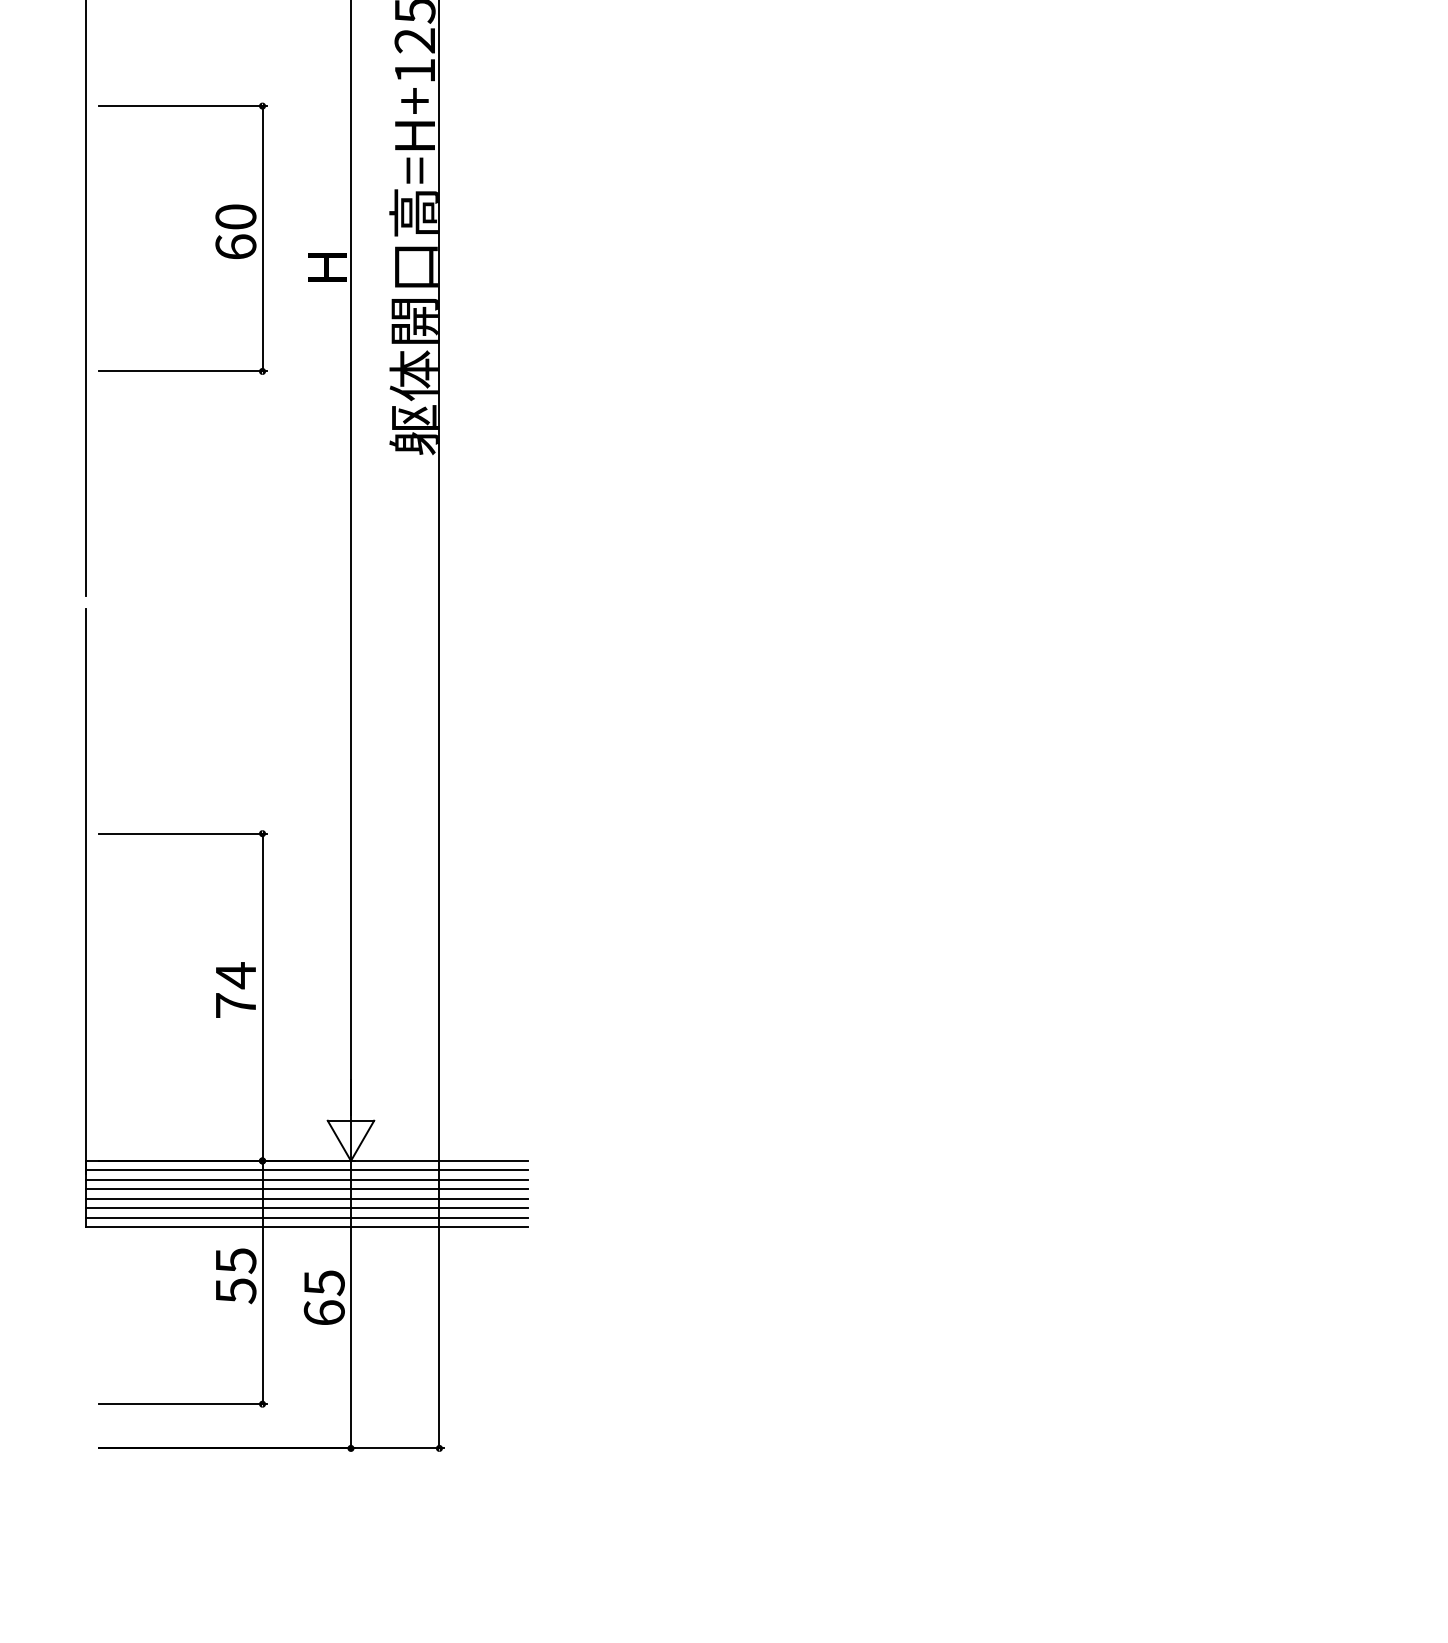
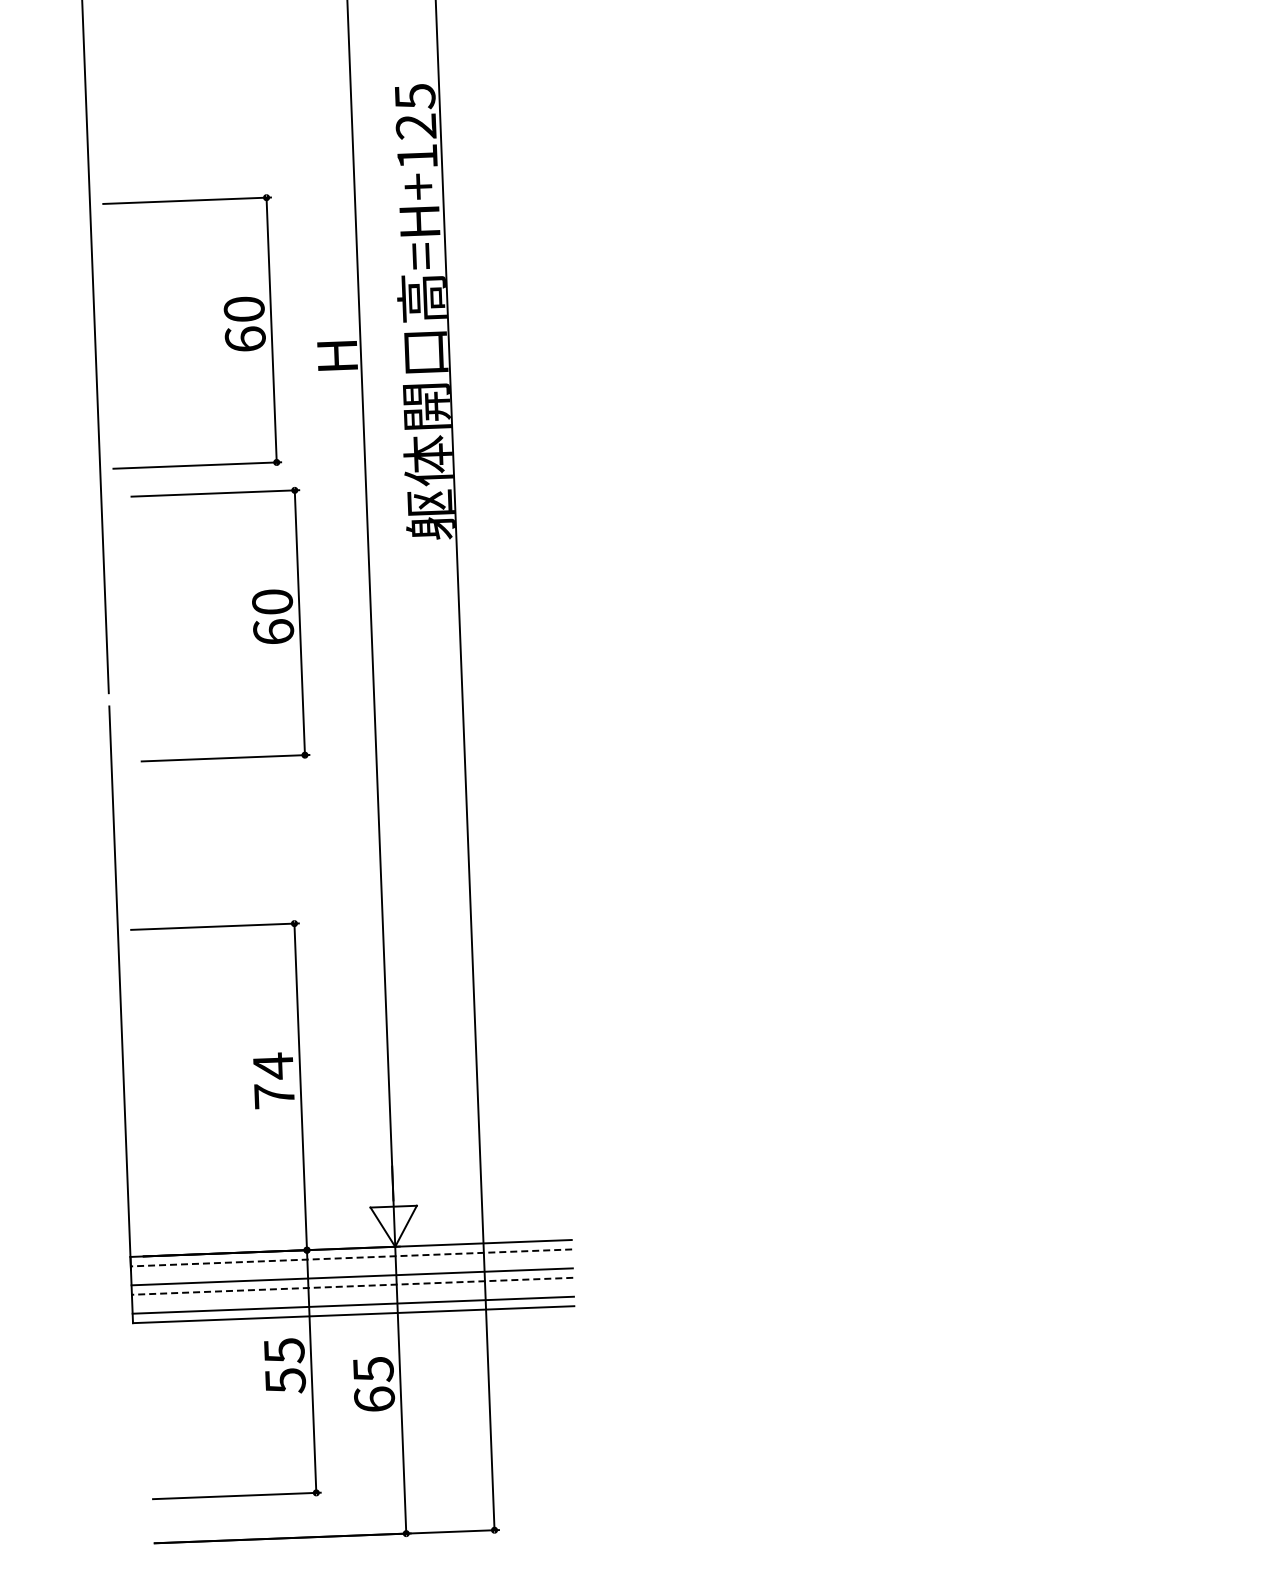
part: (232, 535) -> (253, 627), added
line: (306, 1170) -> (351, 1258), solid -> dashed
line: (306, 1179) -> (351, 1266), removed
line: (306, 1198) -> (352, 1285), solid -> dashed
line: (306, 1208) -> (352, 1295), removed

